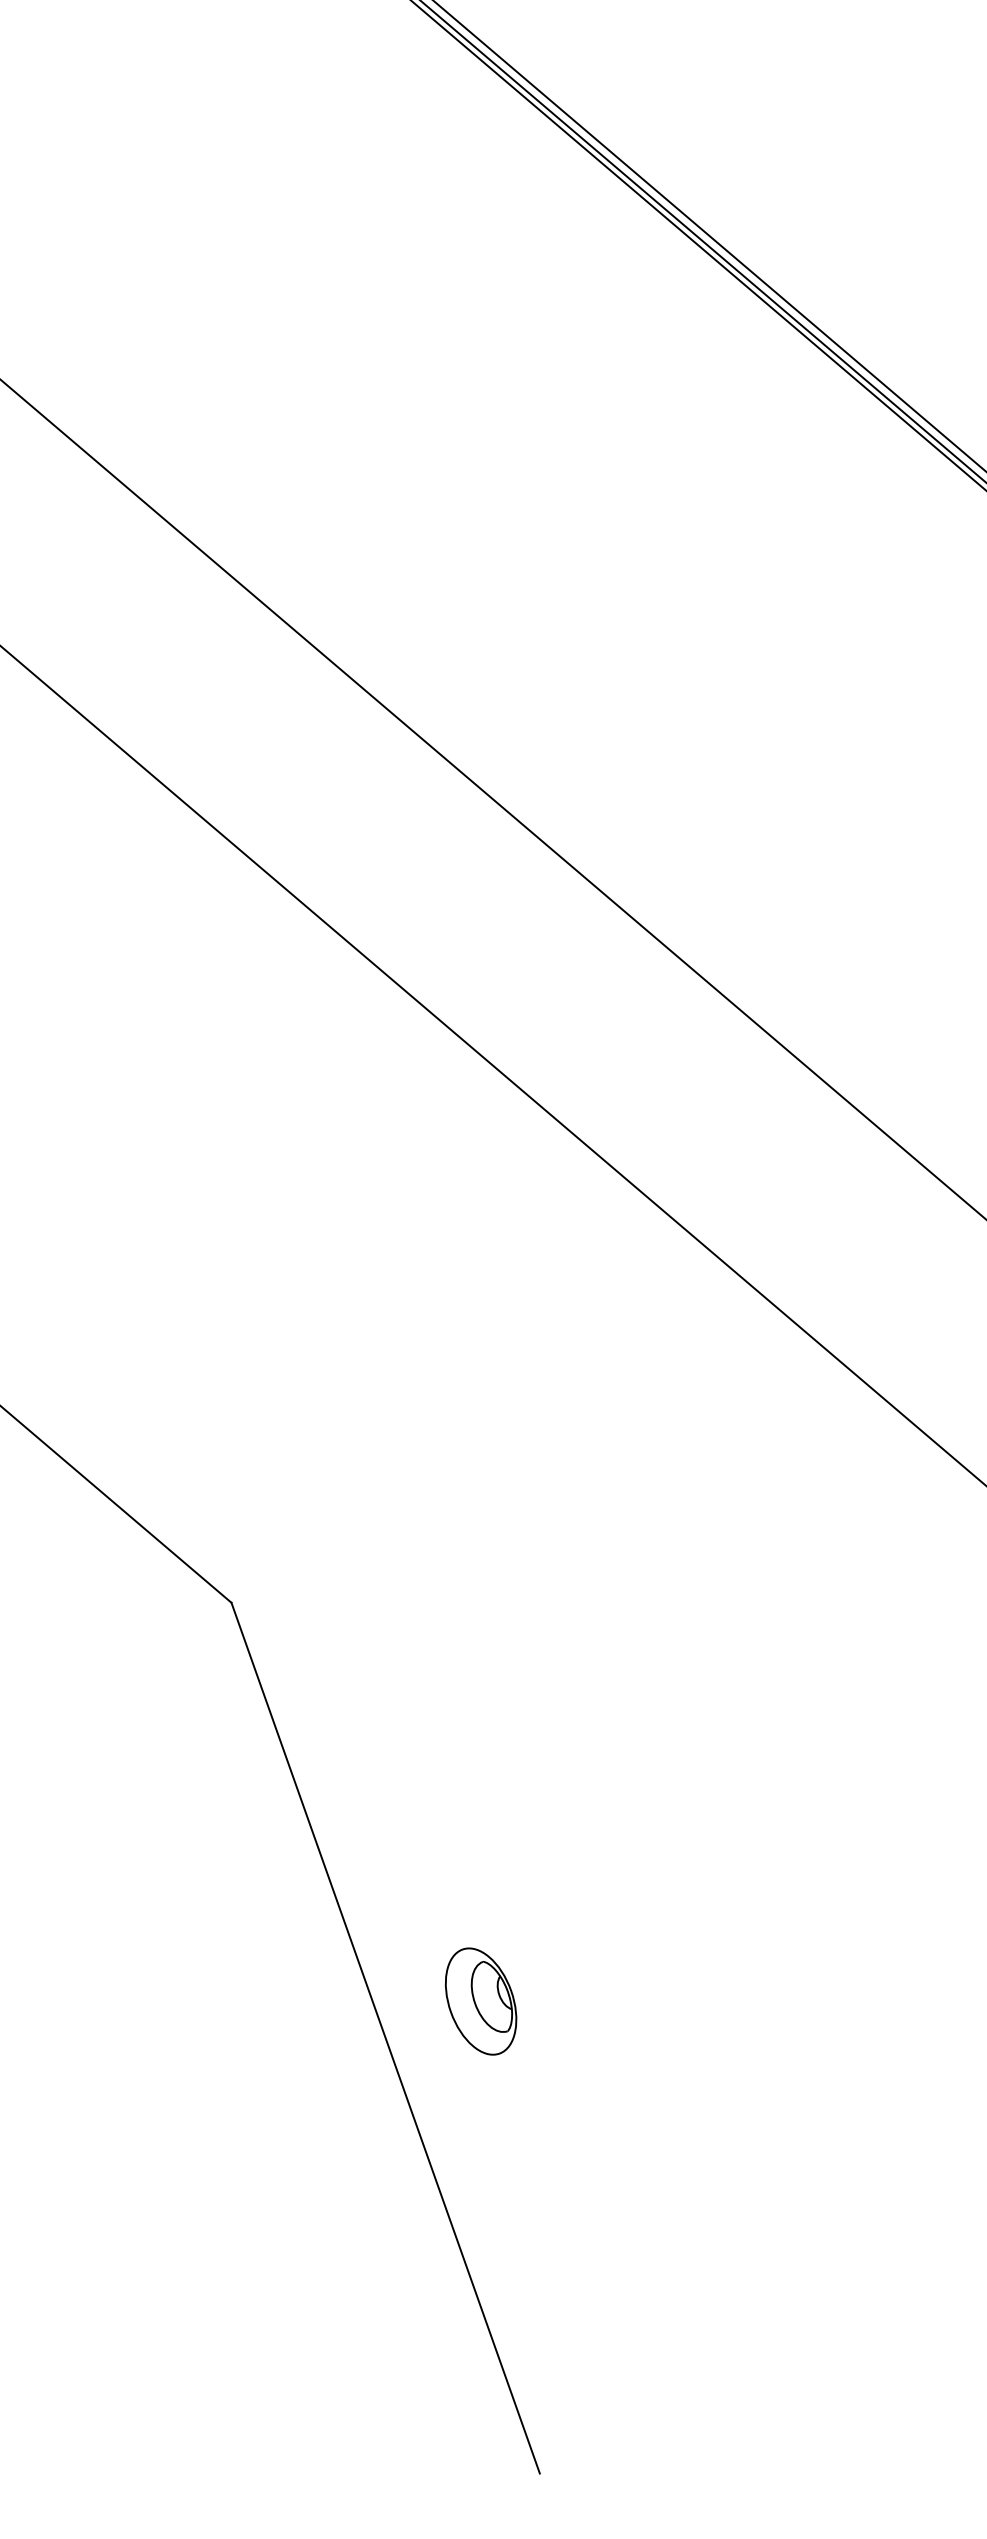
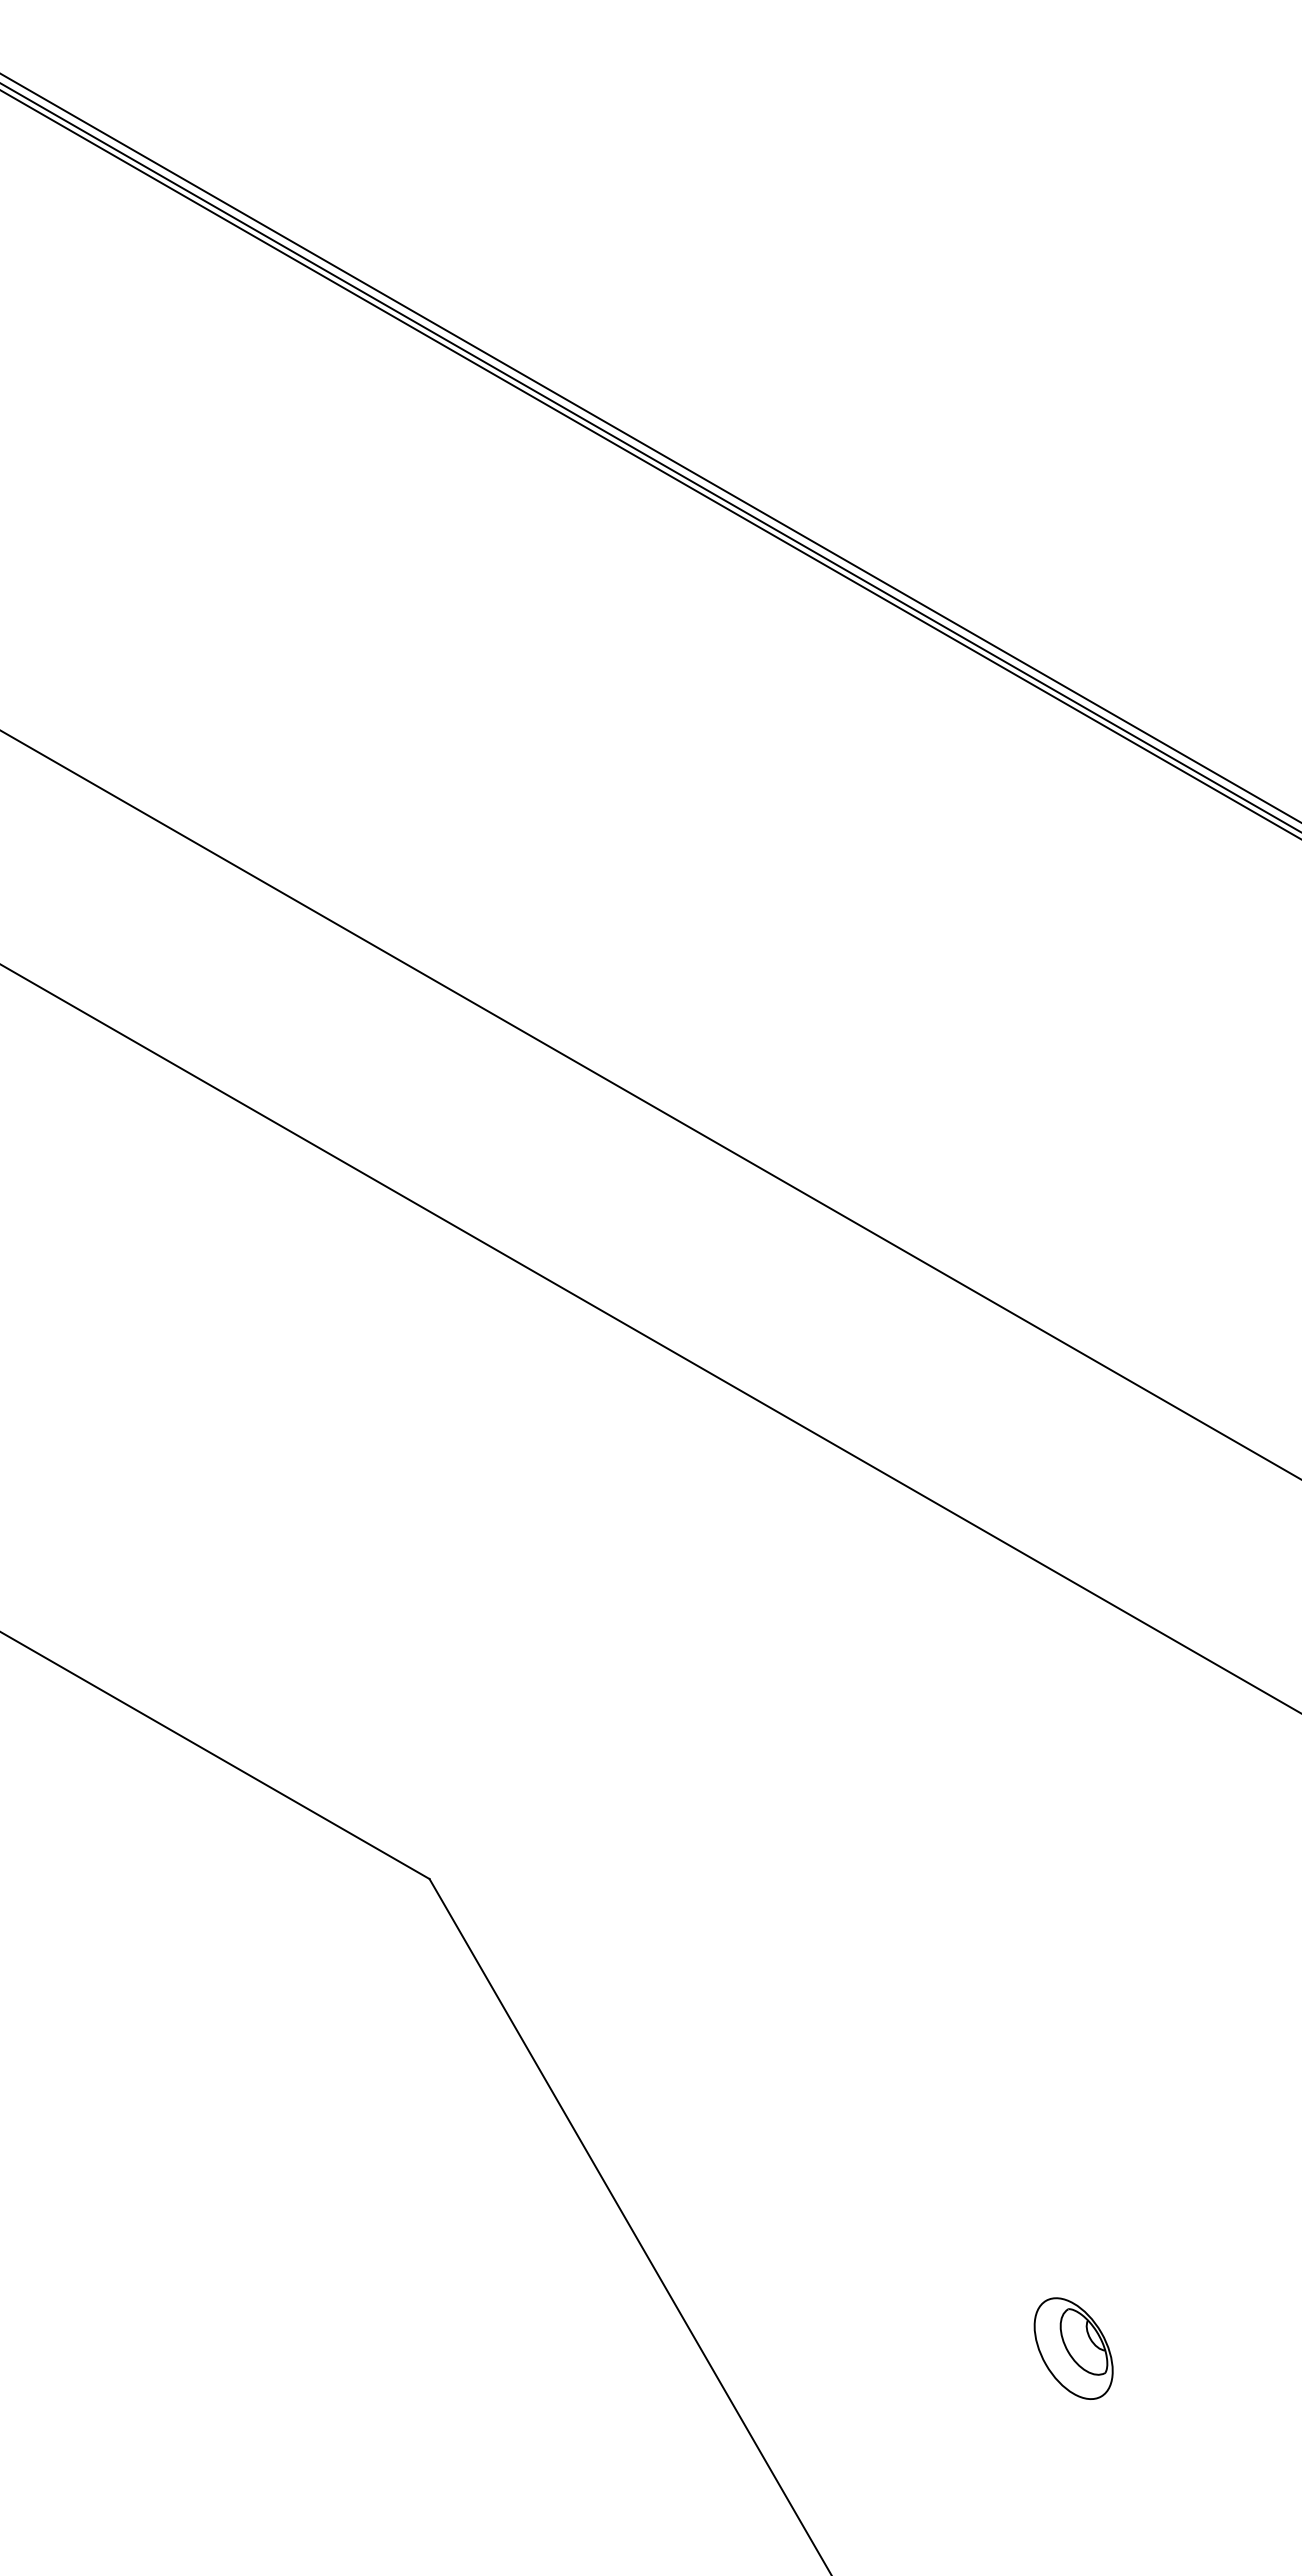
part: (480, 2001) -> (1073, 2348), moved

